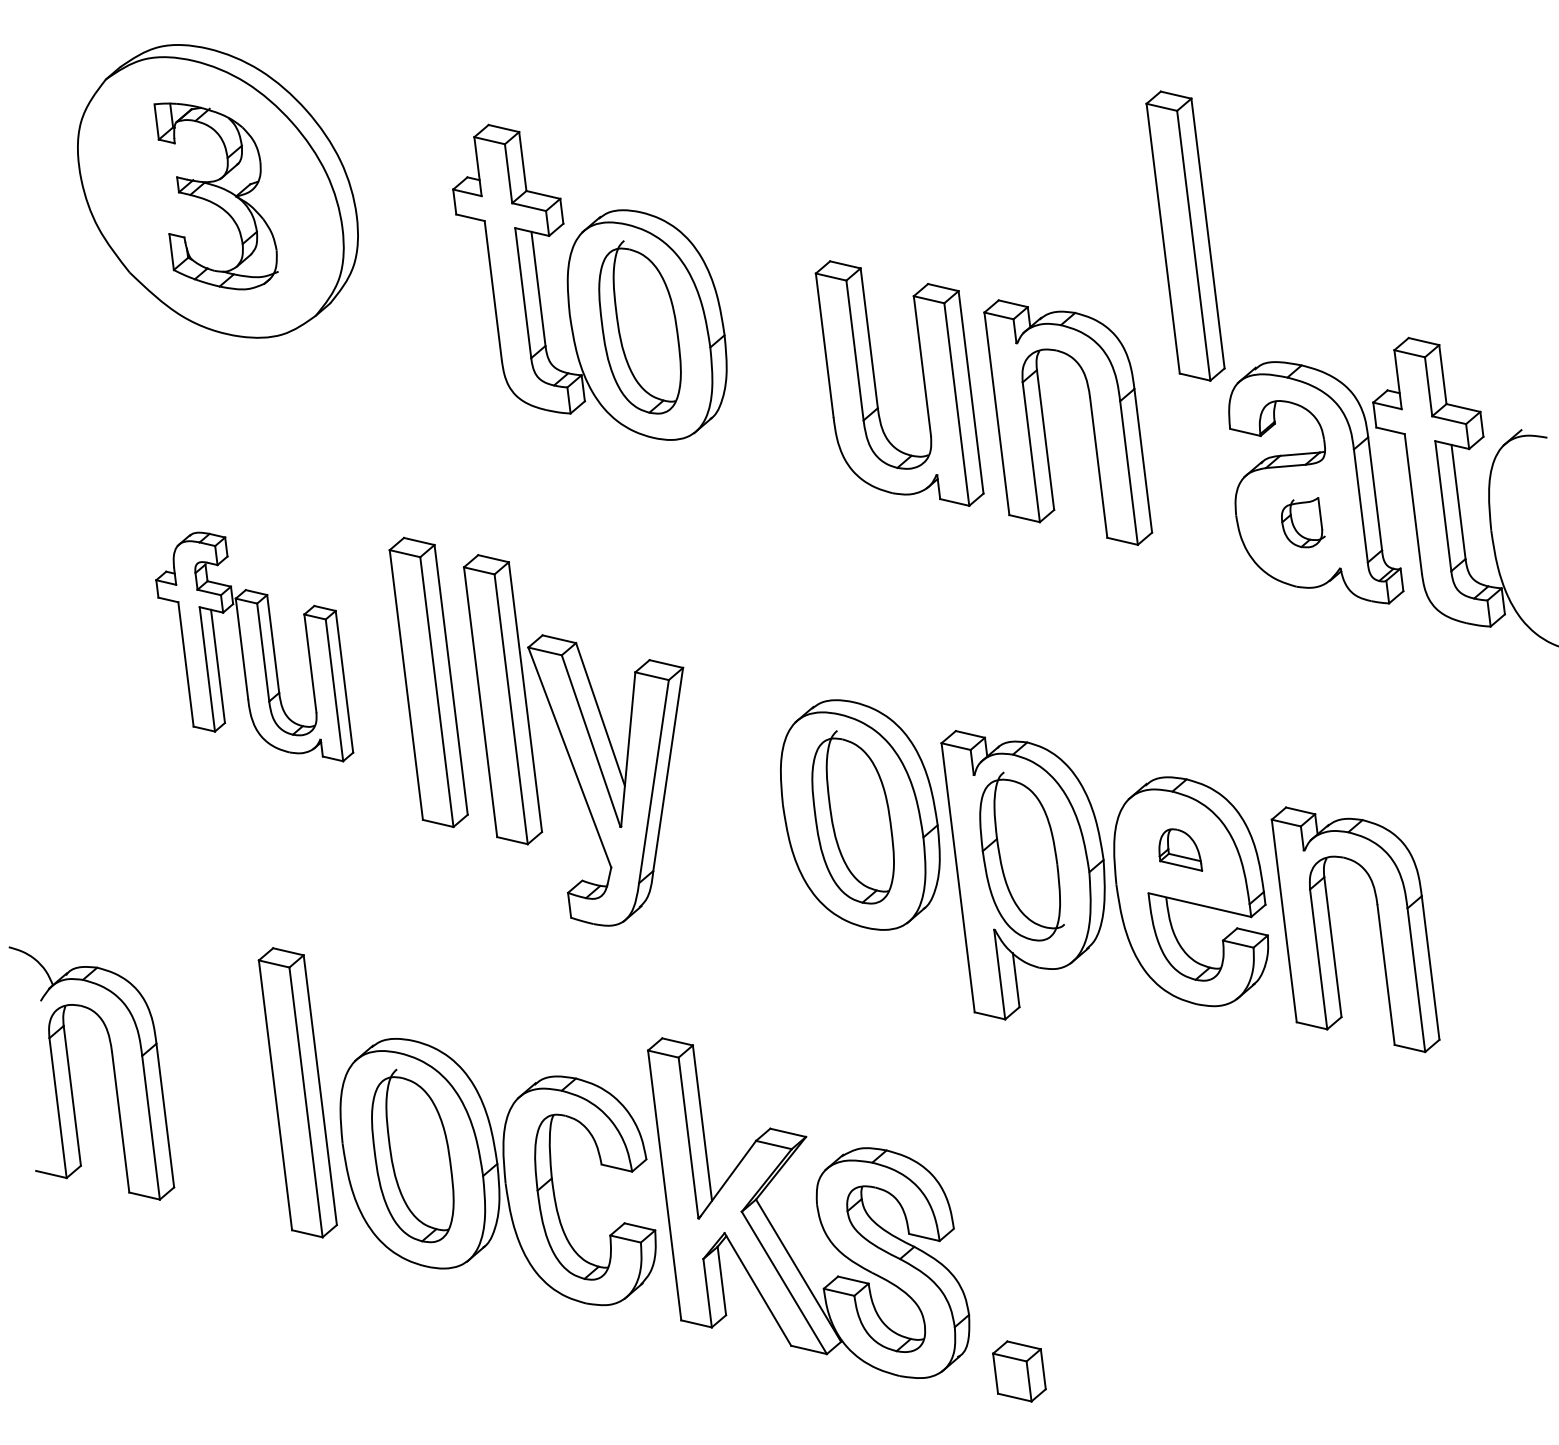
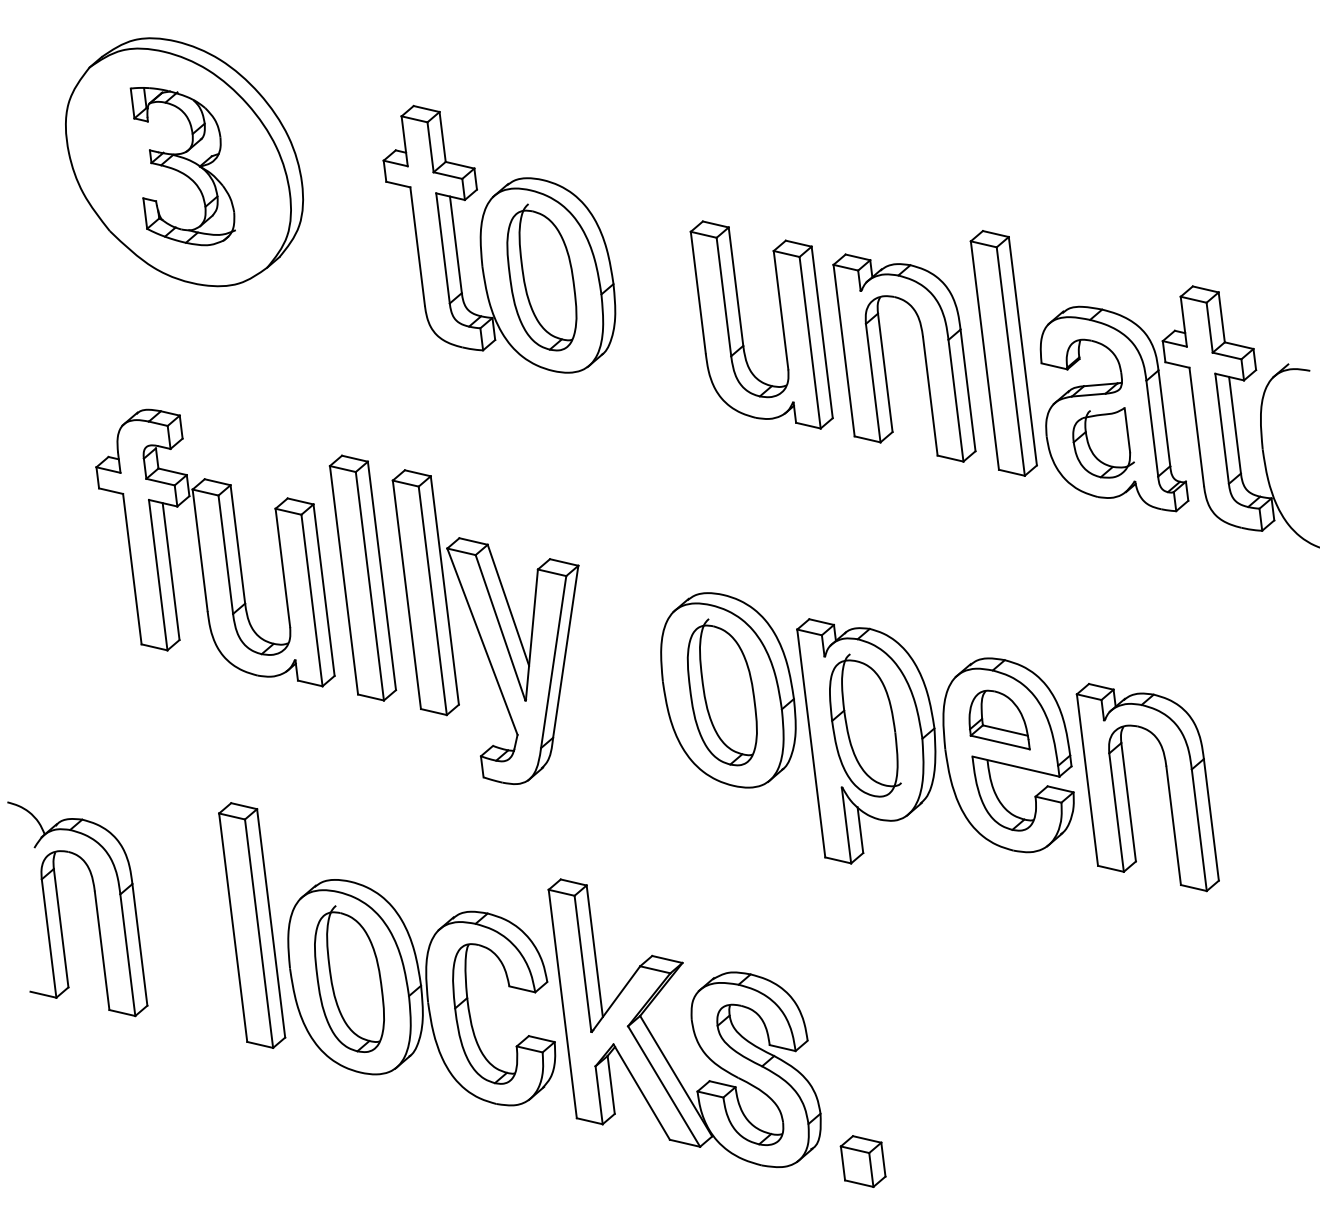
part: (1185, 235) -> (1003, 352), moved
part: (1303, 522) -> (1103, 442), size x1.67
part: (254, 646) -> (215, 547), size x1.43
part: (1180, 849) -> (999, 719), size x1.67

